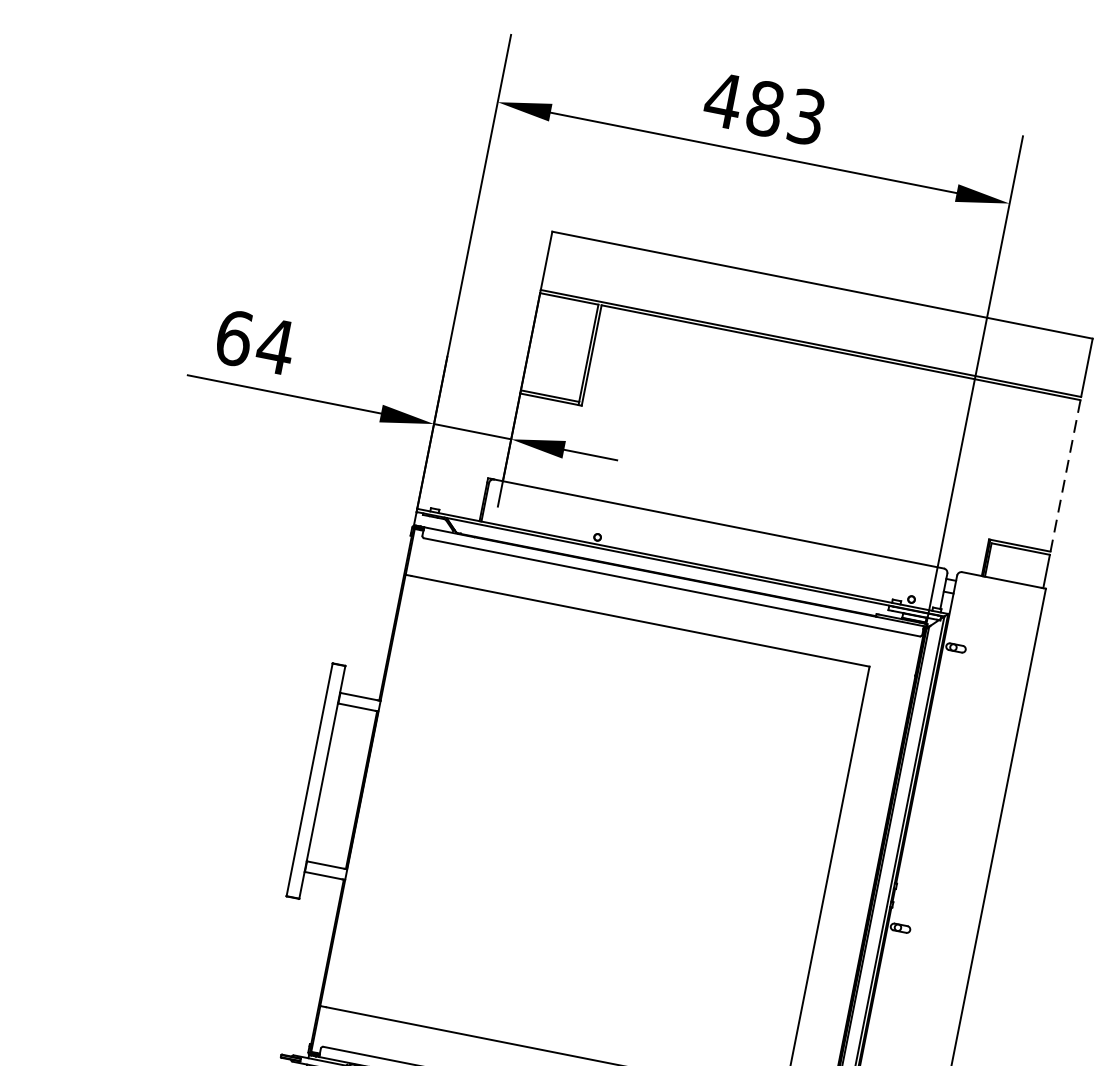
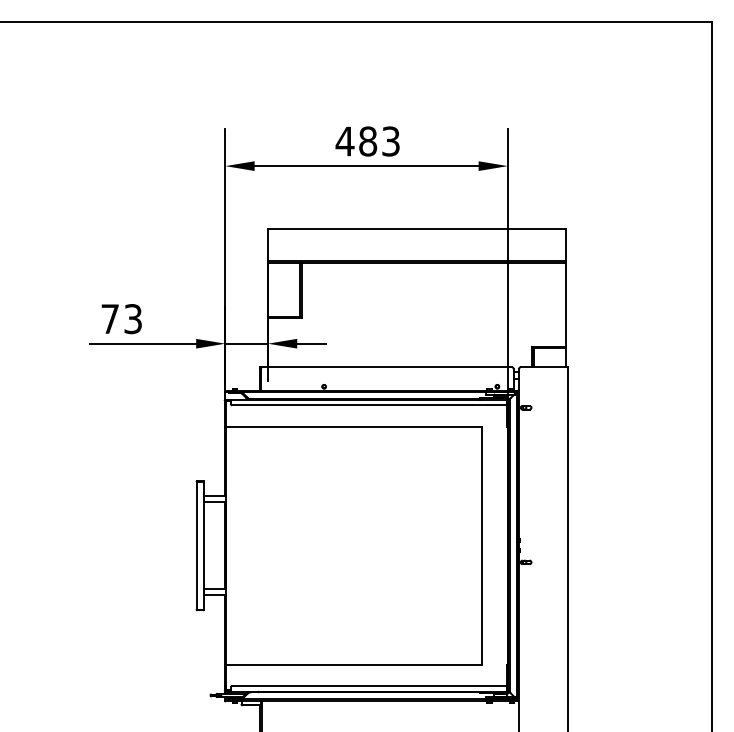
text: (254, 342) -> (121, 319), 64 -> 73
line: (1066, 475) -> (566, 304), dashed -> solid

